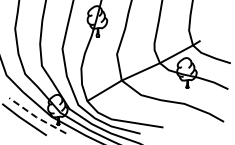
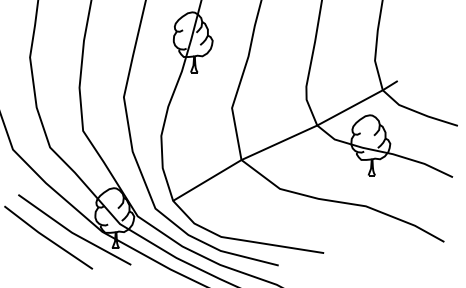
line: (36, 117) -> (72, 233), dashed -> solid

